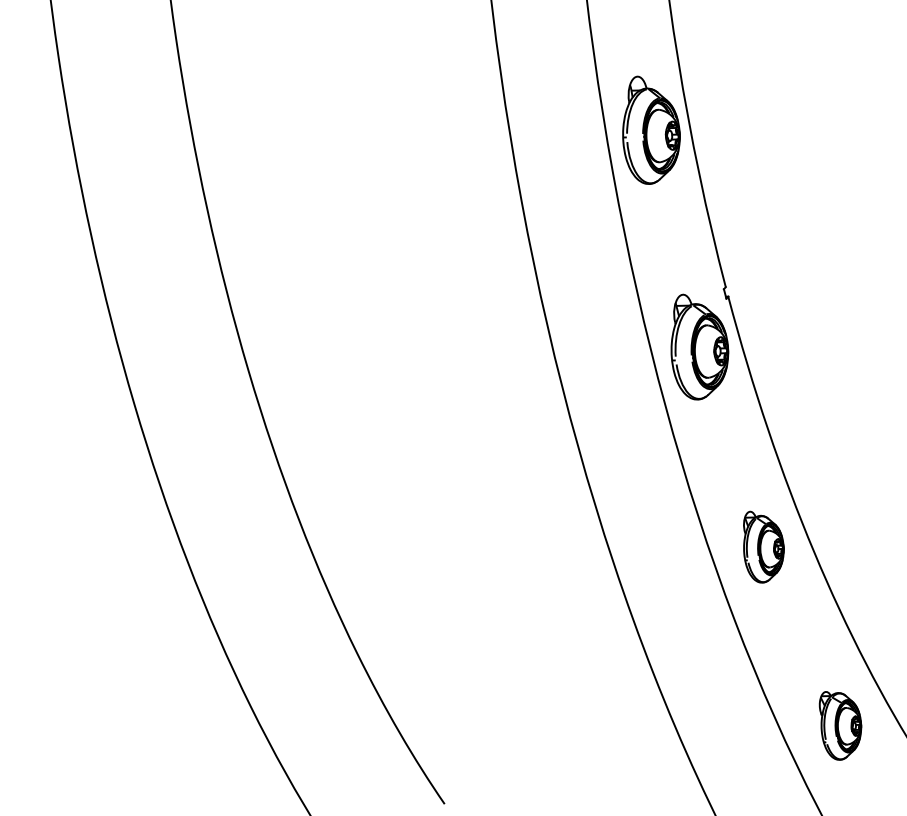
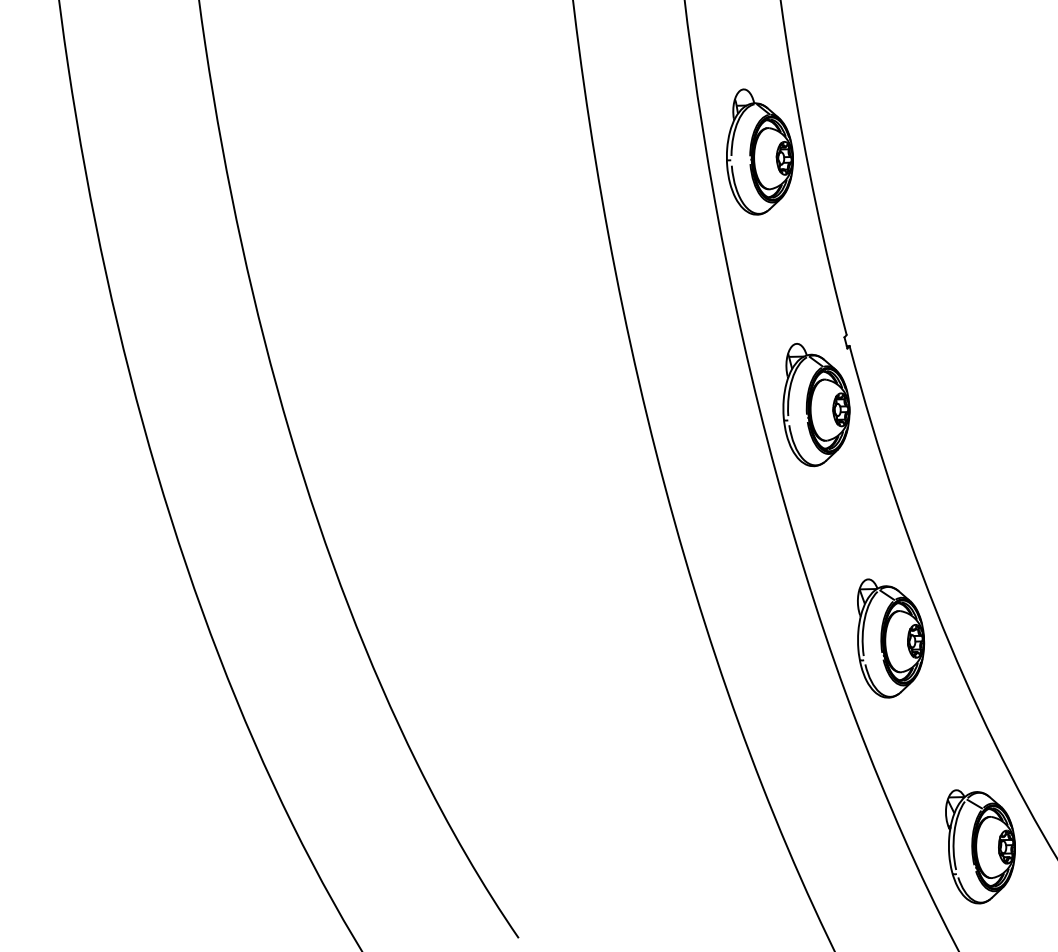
part: (763, 546) -> (890, 637), size x1.43
part: (840, 725) -> (980, 846), size x1.43

